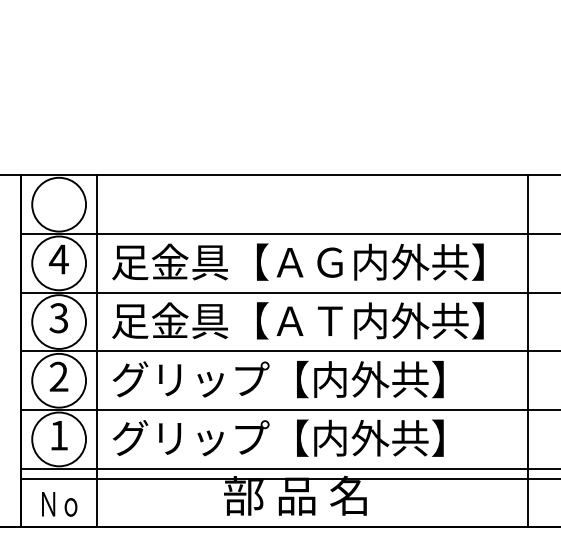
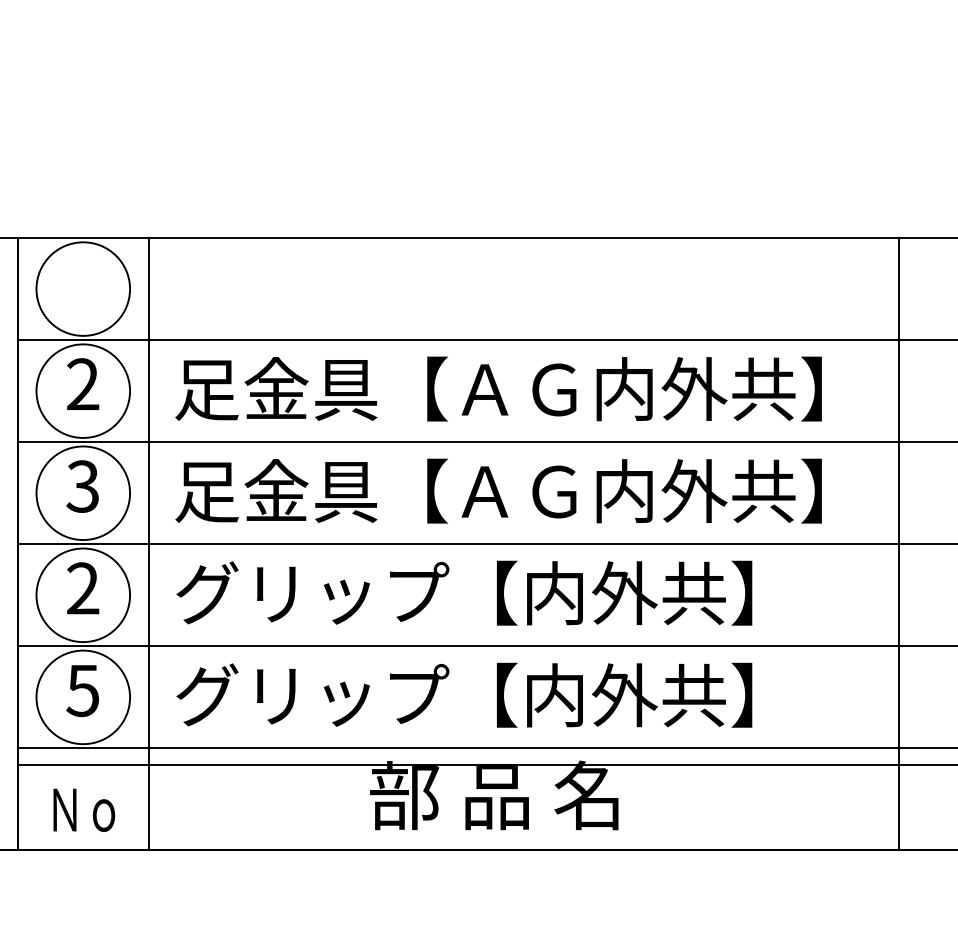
text: (58, 259) -> (82, 384), 4 -> 2
text: (329, 321) -> (553, 492), 足金具【ＡＴ内外共】 -> 足金具【ＡＧ内外共】
text: (58, 435) -> (82, 690), 1 -> 5

